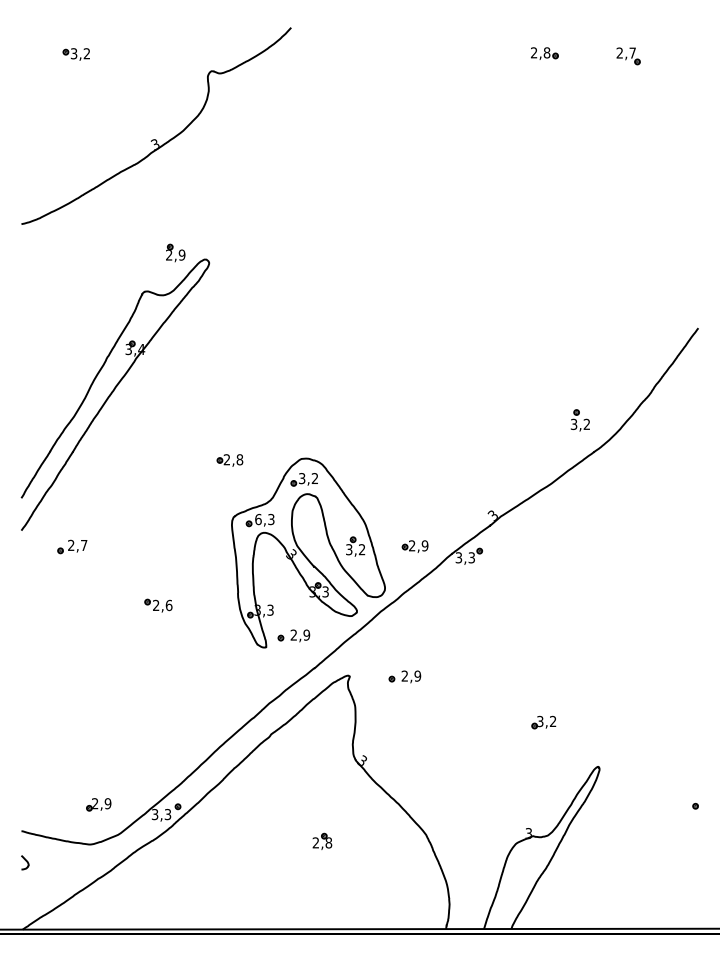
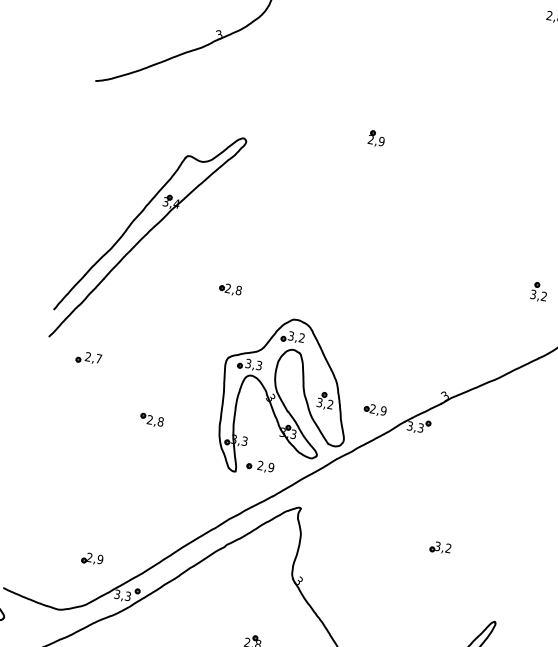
part: (175, 252) -> (376, 138), moved
part: (579, 420) -> (538, 292), moved
part: (229, 460) -> (230, 289), moved
text: (258, 519) -> (248, 363), 6,3 -> 3,3
text: (168, 604) -> (160, 420), 2,6 -> 2,8
part: (404, 676) -> (346, 516), removed
part: (543, 722) -> (440, 547), moved
part: (98, 804) -> (92, 558), moved

